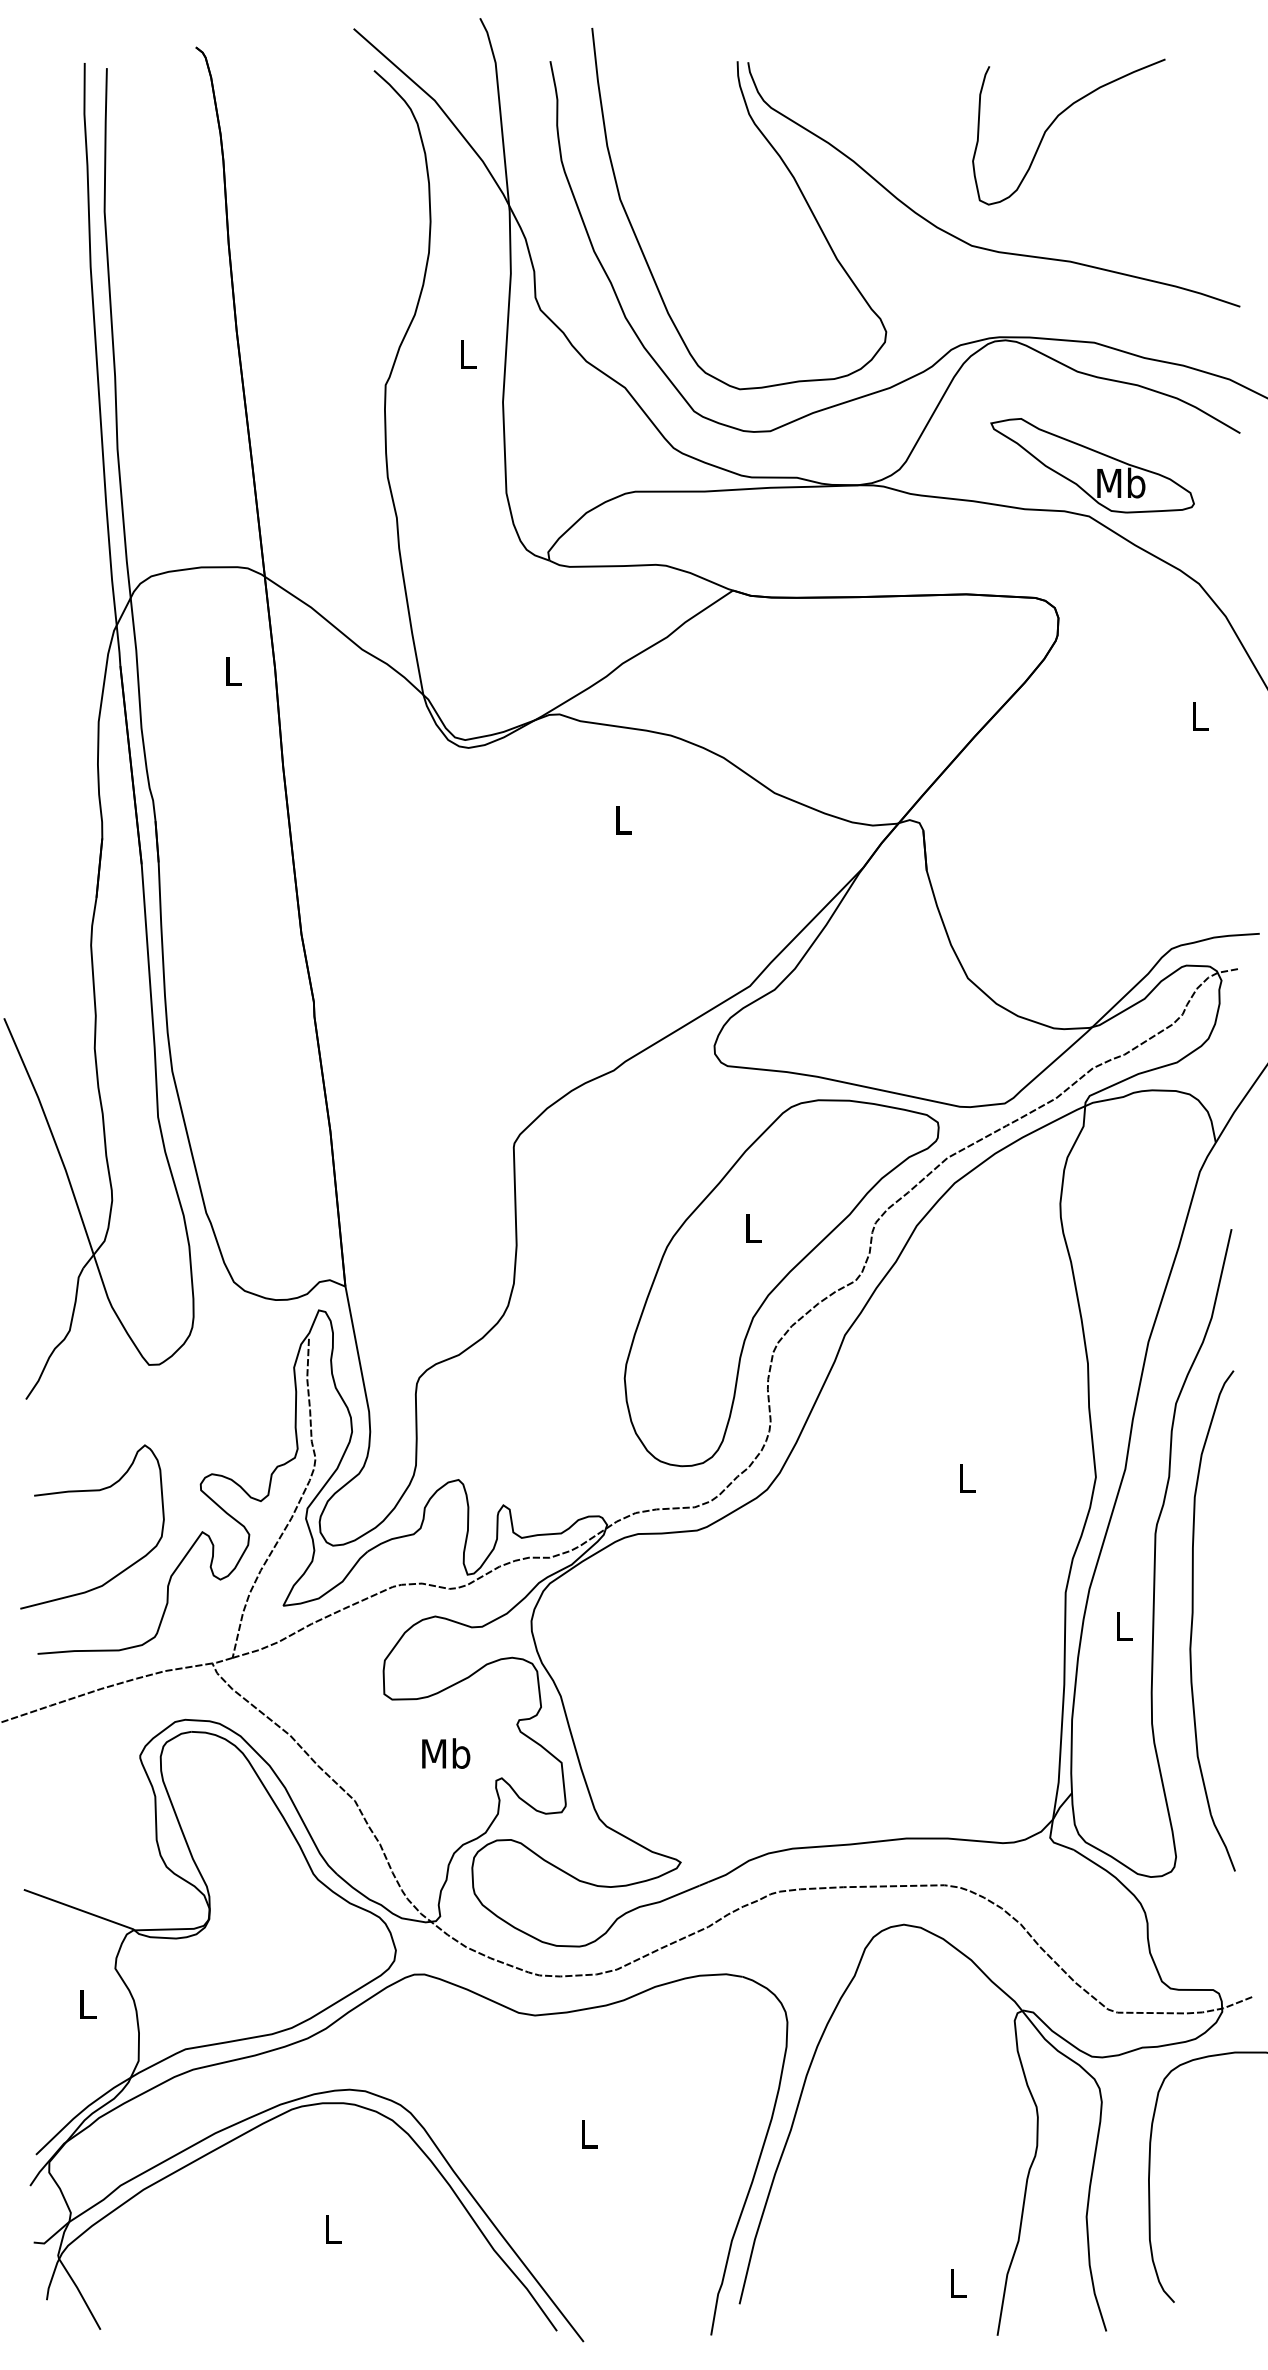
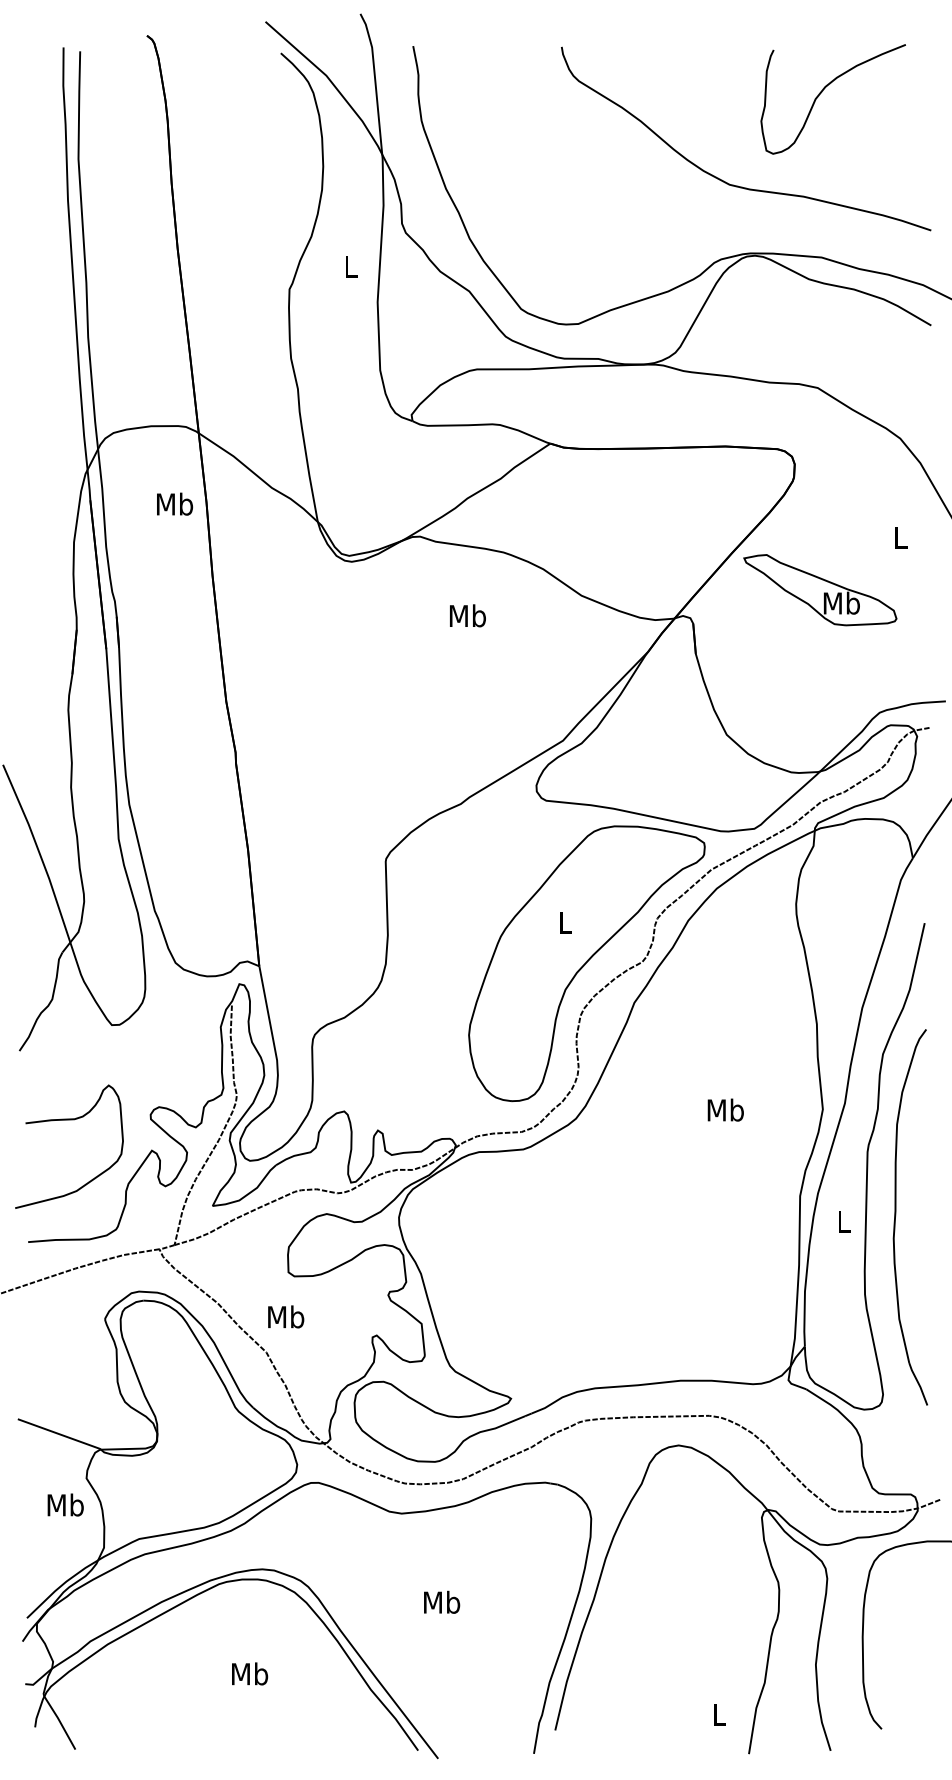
curve: (1056, 119) -> (824, 89), moved
curve: (791, 176) -> (594, 132), removed
part: (1092, 465) -> (820, 590), moved
text: (233, 670) -> (175, 503), L -> Mb
text: (623, 819) -> (468, 615), L -> Mb
text: (966, 1477) -> (725, 1109), L -> Mb
text: (446, 1753) -> (286, 1316), moved
text: (87, 2003) -> (65, 1504), L -> Mb
text: (588, 2133) -> (441, 1602), L -> Mb
text: (333, 2228) -> (250, 1673), L -> Mb

